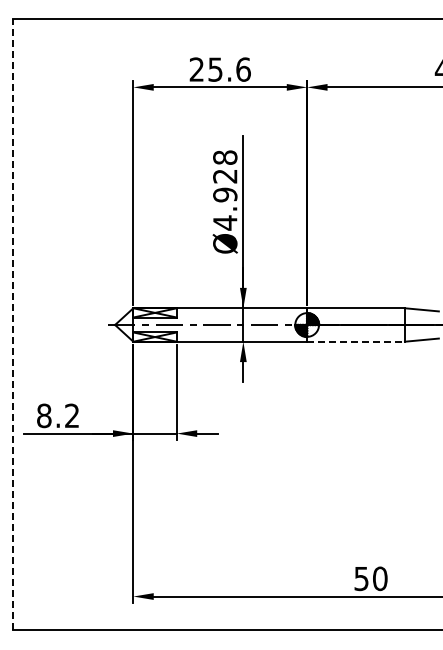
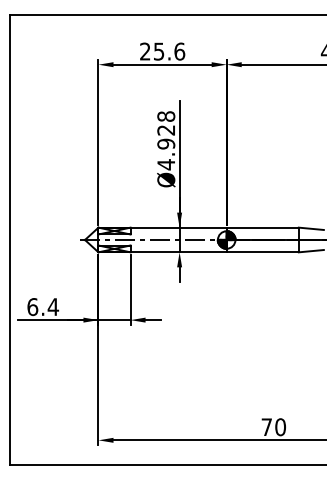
line: (13, 324) -> (10, 239), dashed -> solid
line: (356, 341) -> (263, 252), dashed -> solid
text: (58, 415) -> (43, 306), 8.2 -> 6.4
text: (361, 579) -> (266, 427), 50 -> 70

